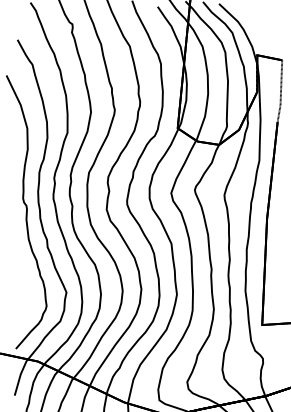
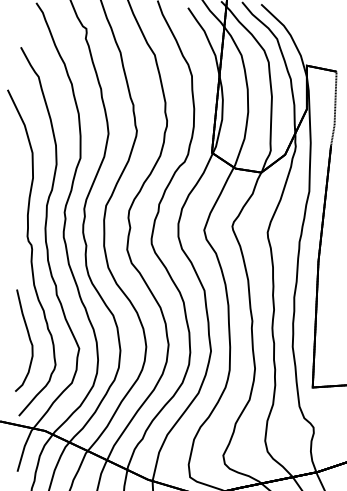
part: (20, 285) -> (24, 340), added

